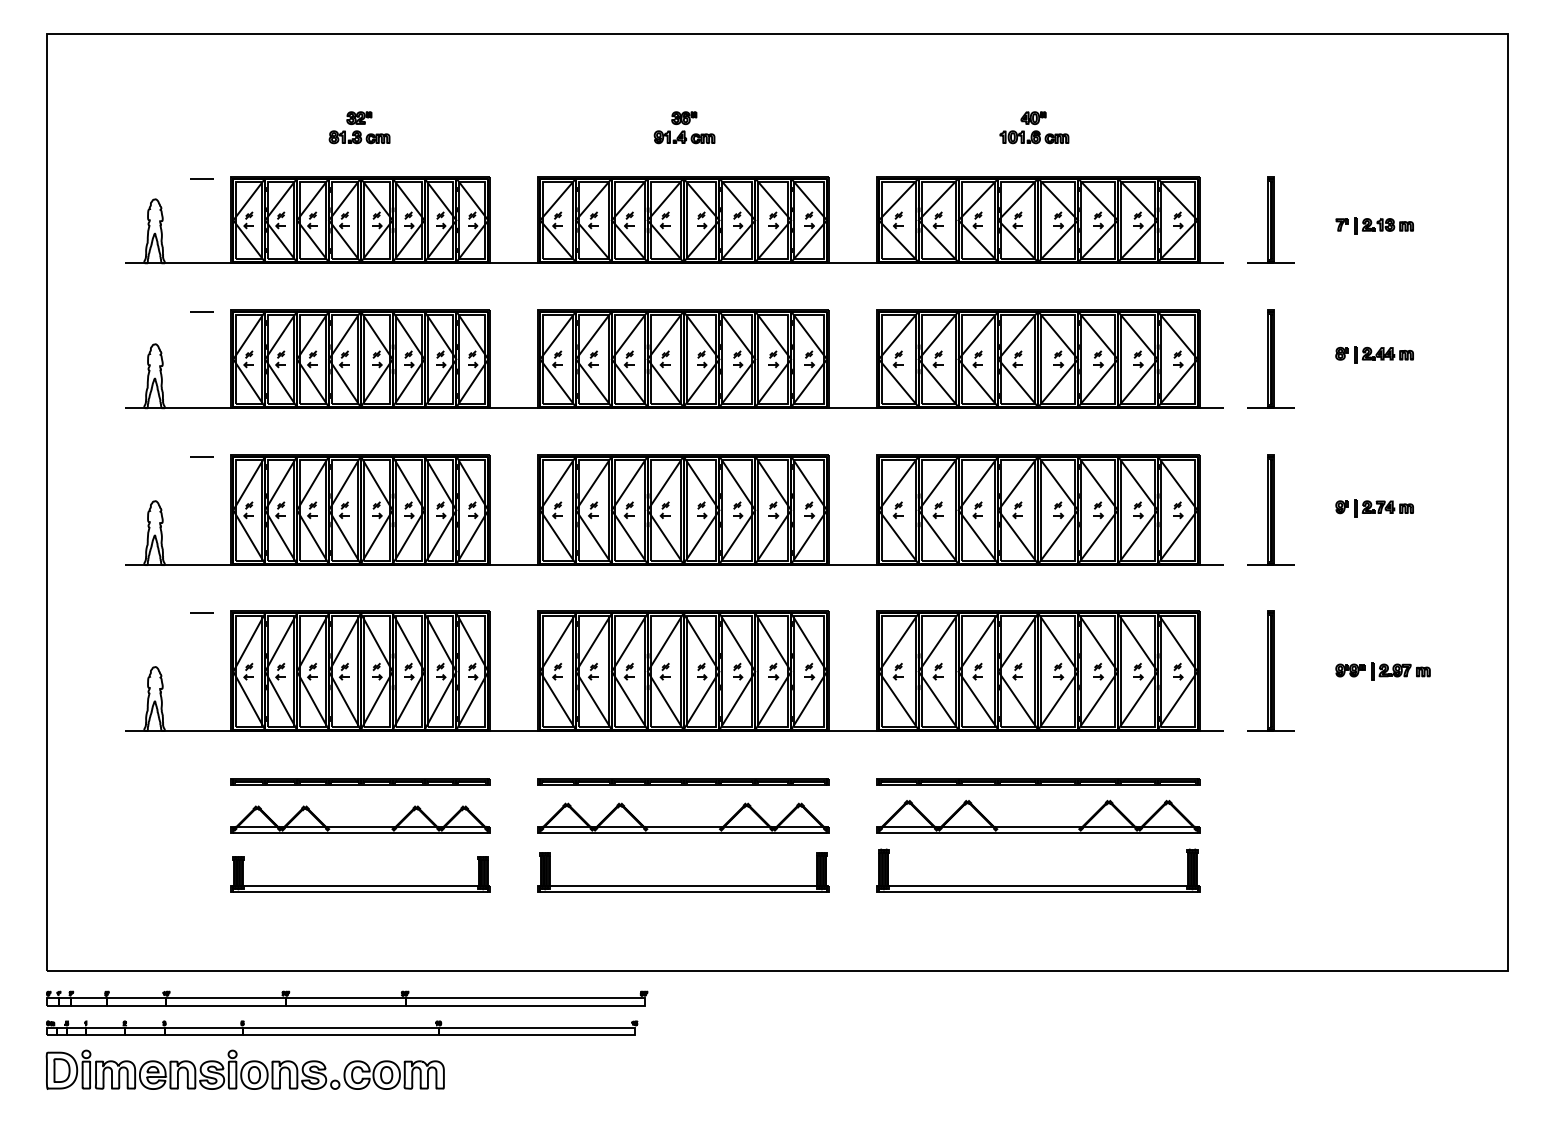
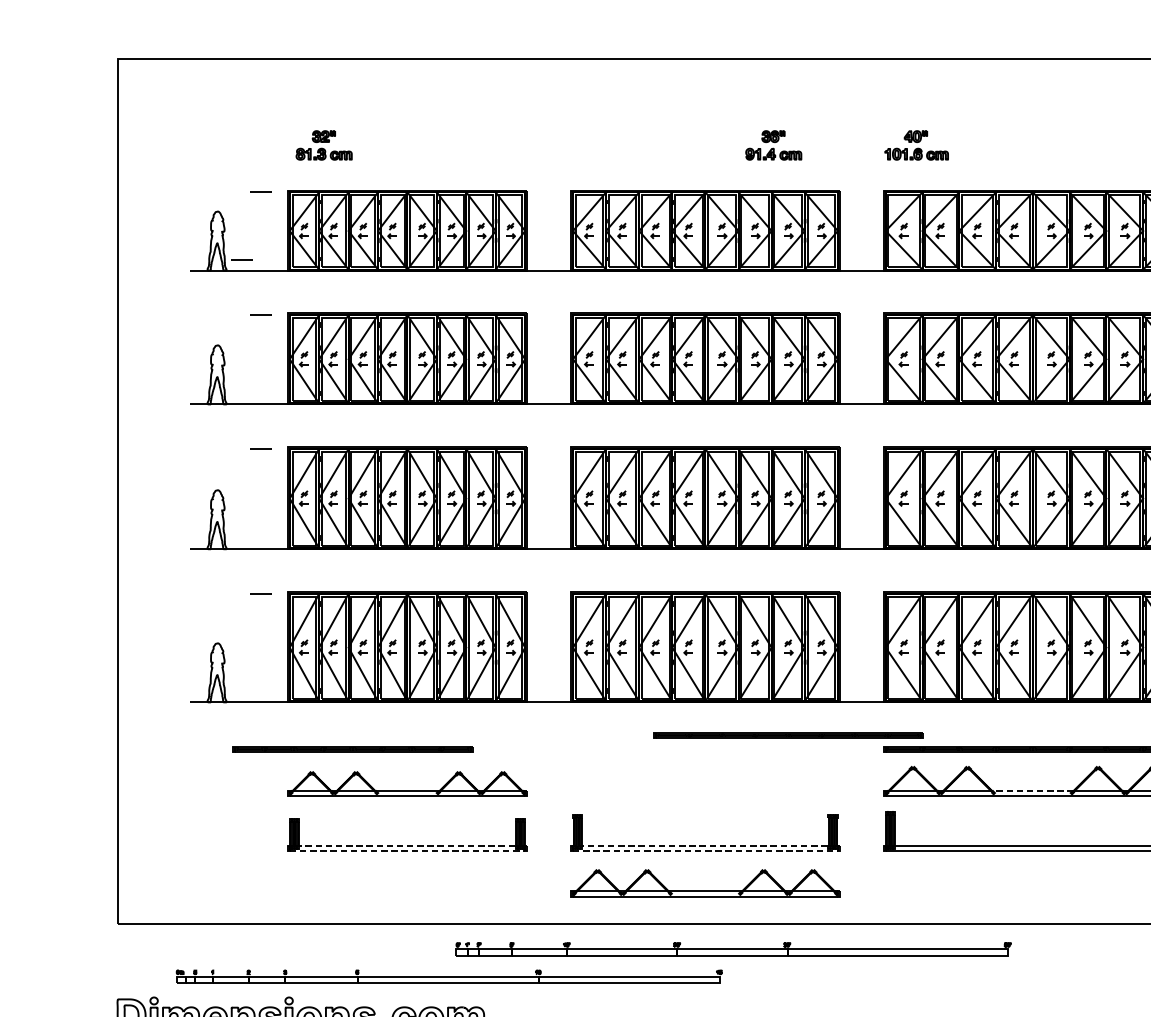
part: (359, 127) -> (324, 145), moved
part: (684, 127) -> (773, 145), moved
part: (1034, 127) -> (916, 145), moved
line: (181, 251) -> (241, 259), added
part: (360, 781) -> (352, 749), moved
part: (683, 781) -> (788, 735), moved
part: (683, 826) -> (705, 891), moved
line: (1037, 826) -> (1032, 790), solid -> dashed
line: (360, 886) -> (407, 845), solid -> dashed
line: (683, 886) -> (705, 845), solid -> dashed
line: (360, 892) -> (407, 851), solid -> dashed
line: (684, 892) -> (706, 851), solid -> dashed
part: (347, 998) -> (733, 949), moved
part: (342, 1027) -> (449, 976), moved

